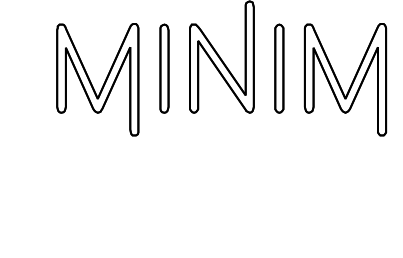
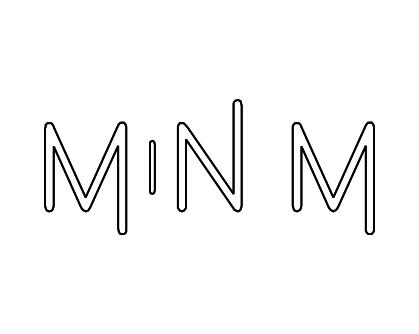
part: (164, 68) -> (152, 167), size x0.6
part: (279, 68) -> (267, 167), removed

